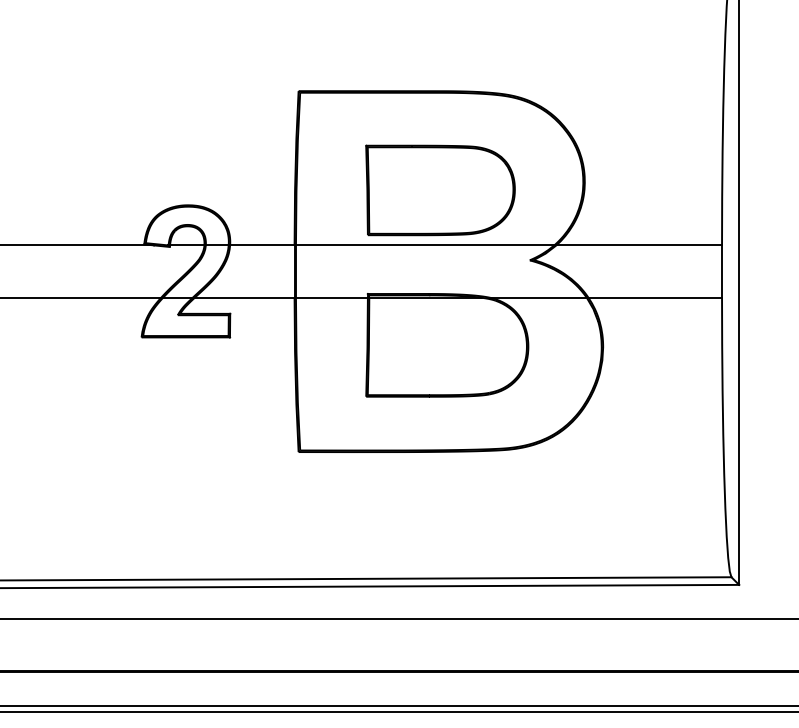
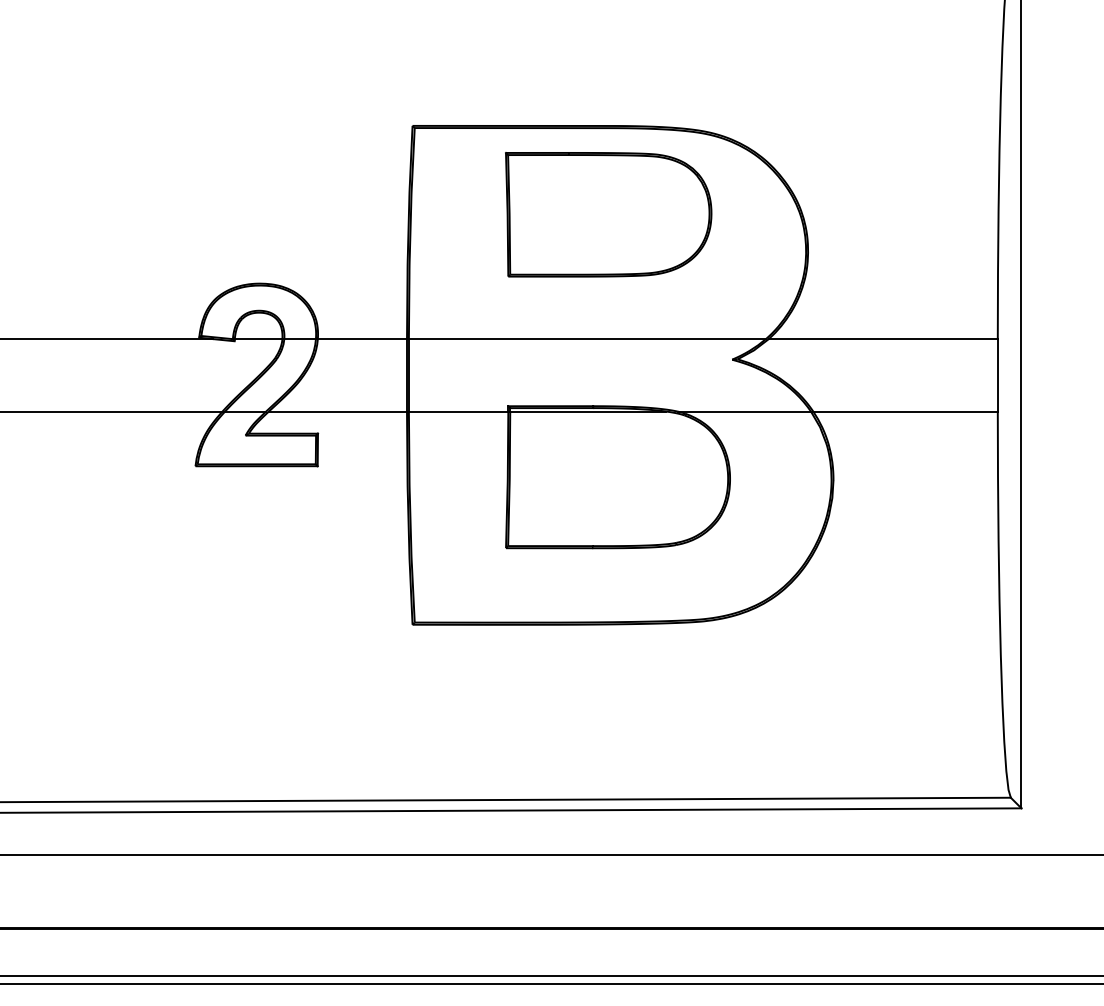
part: (440, 190) -> (608, 214), moved

